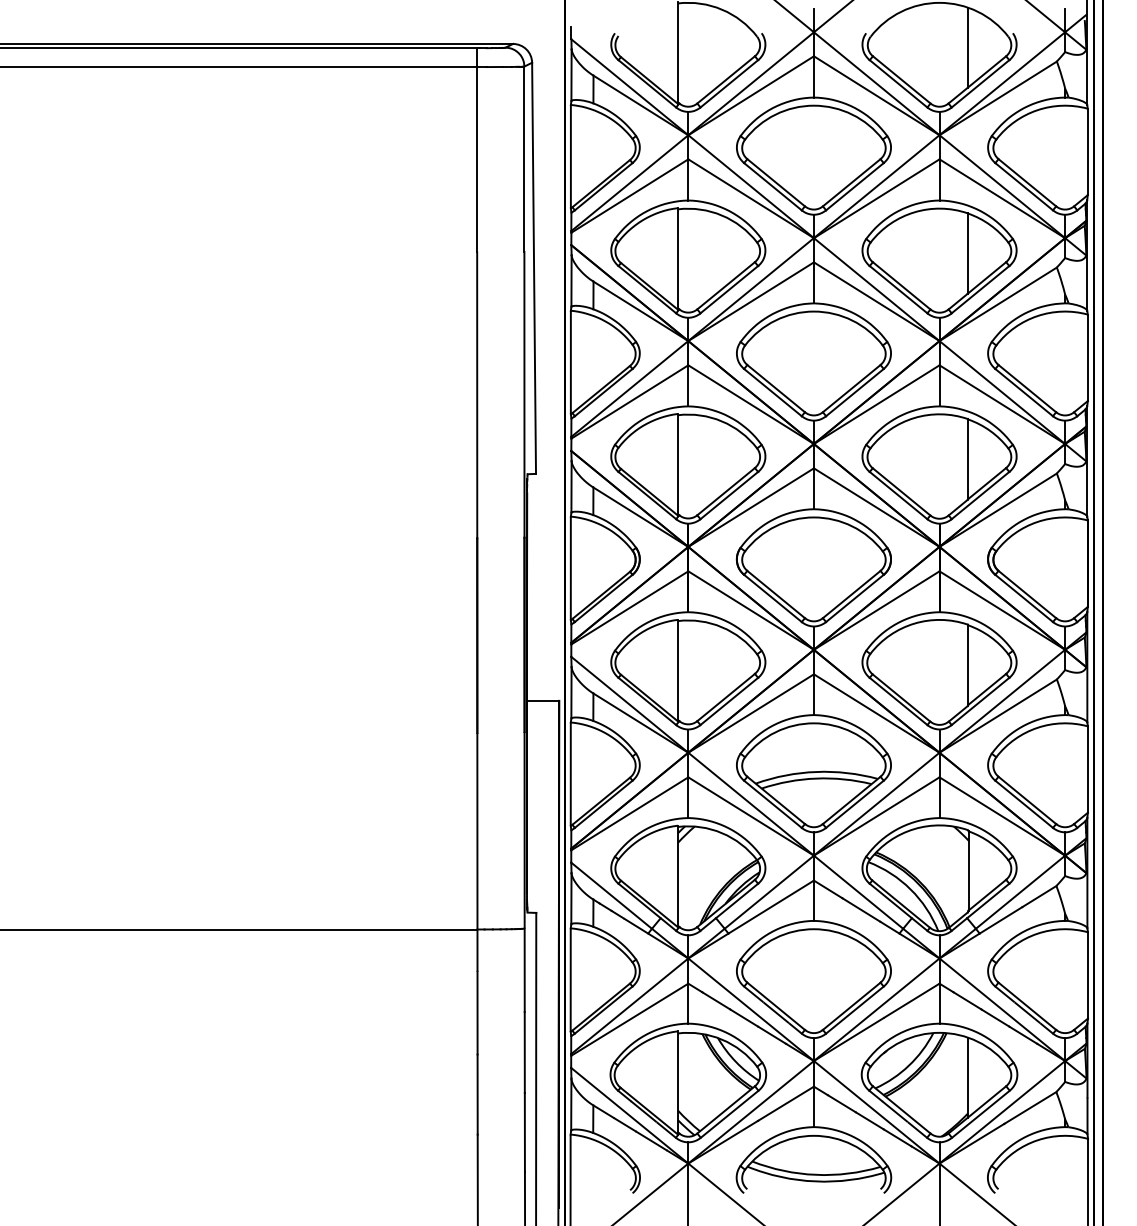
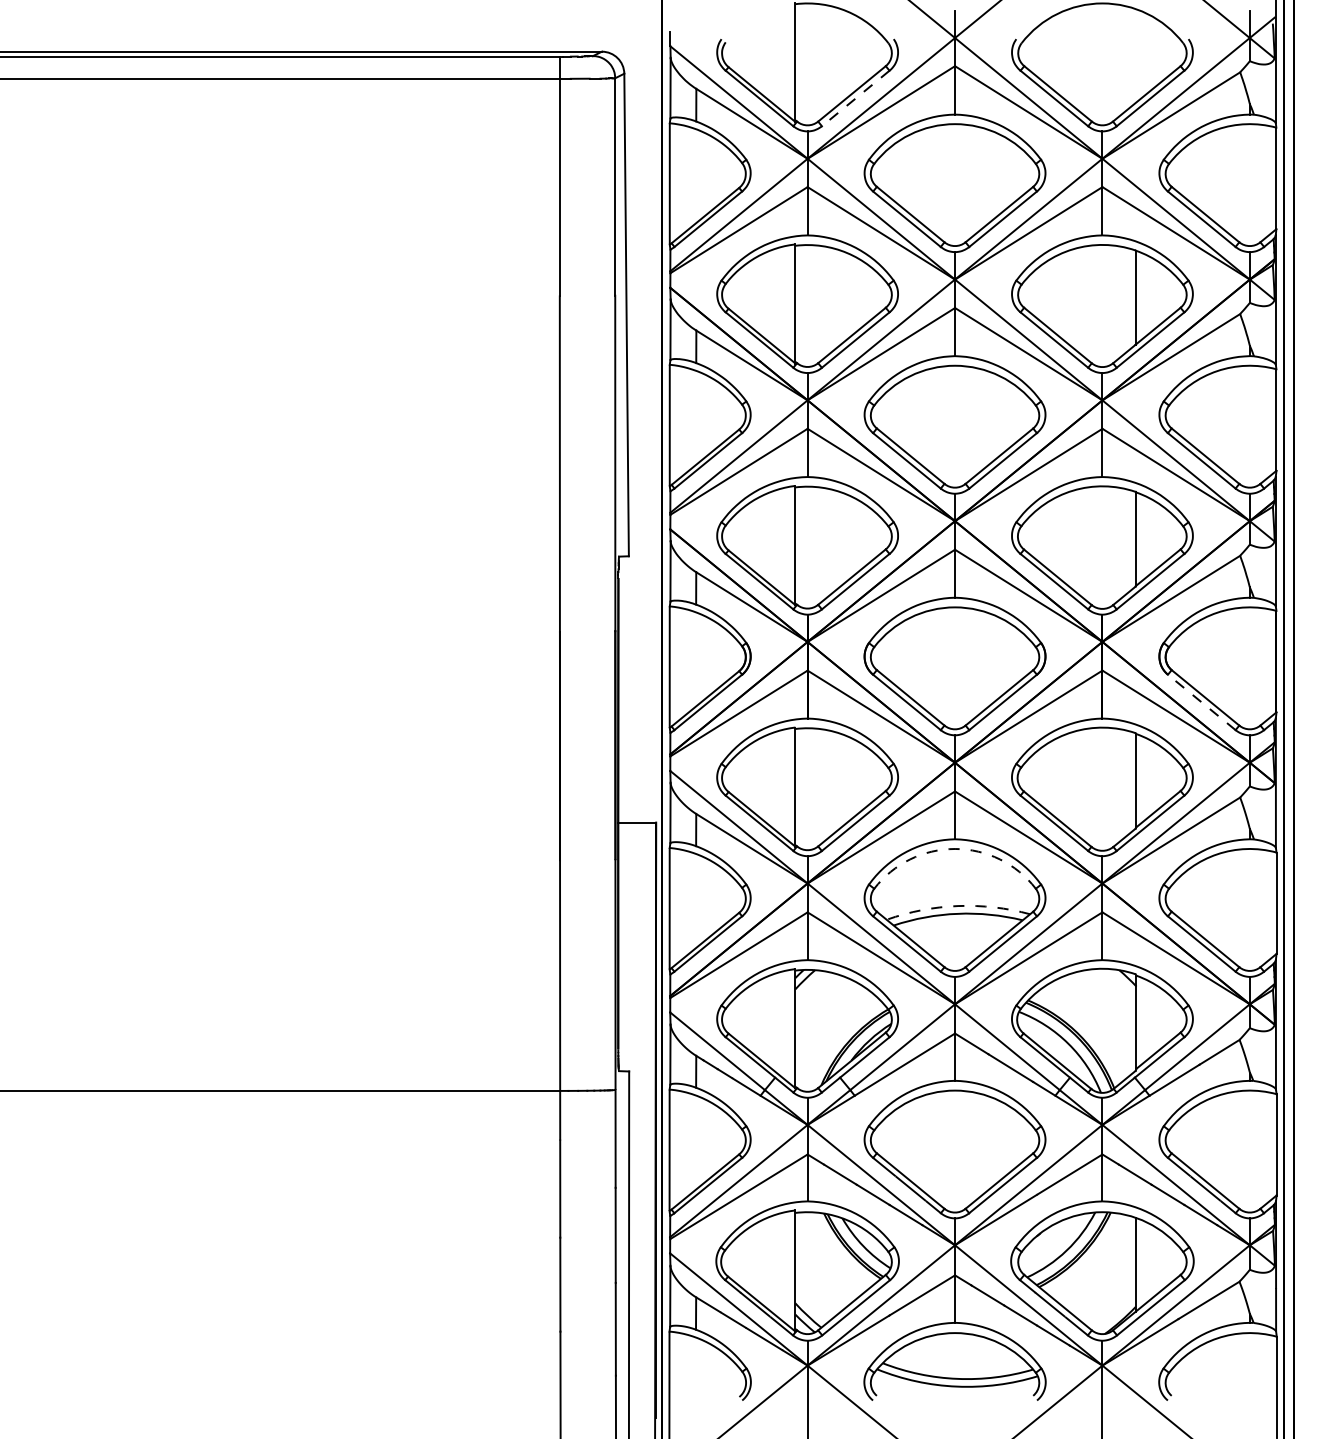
line: (967, 47) -> (1135, 55), removed
line: (729, 83) -> (855, 98), solid -> dashed
line: (1023, 598) -> (1201, 702), solid -> dashed
arc: (814, 723) -> (955, 849), solid -> dashed
arc: (816, 772) -> (958, 906), solid -> dashed

